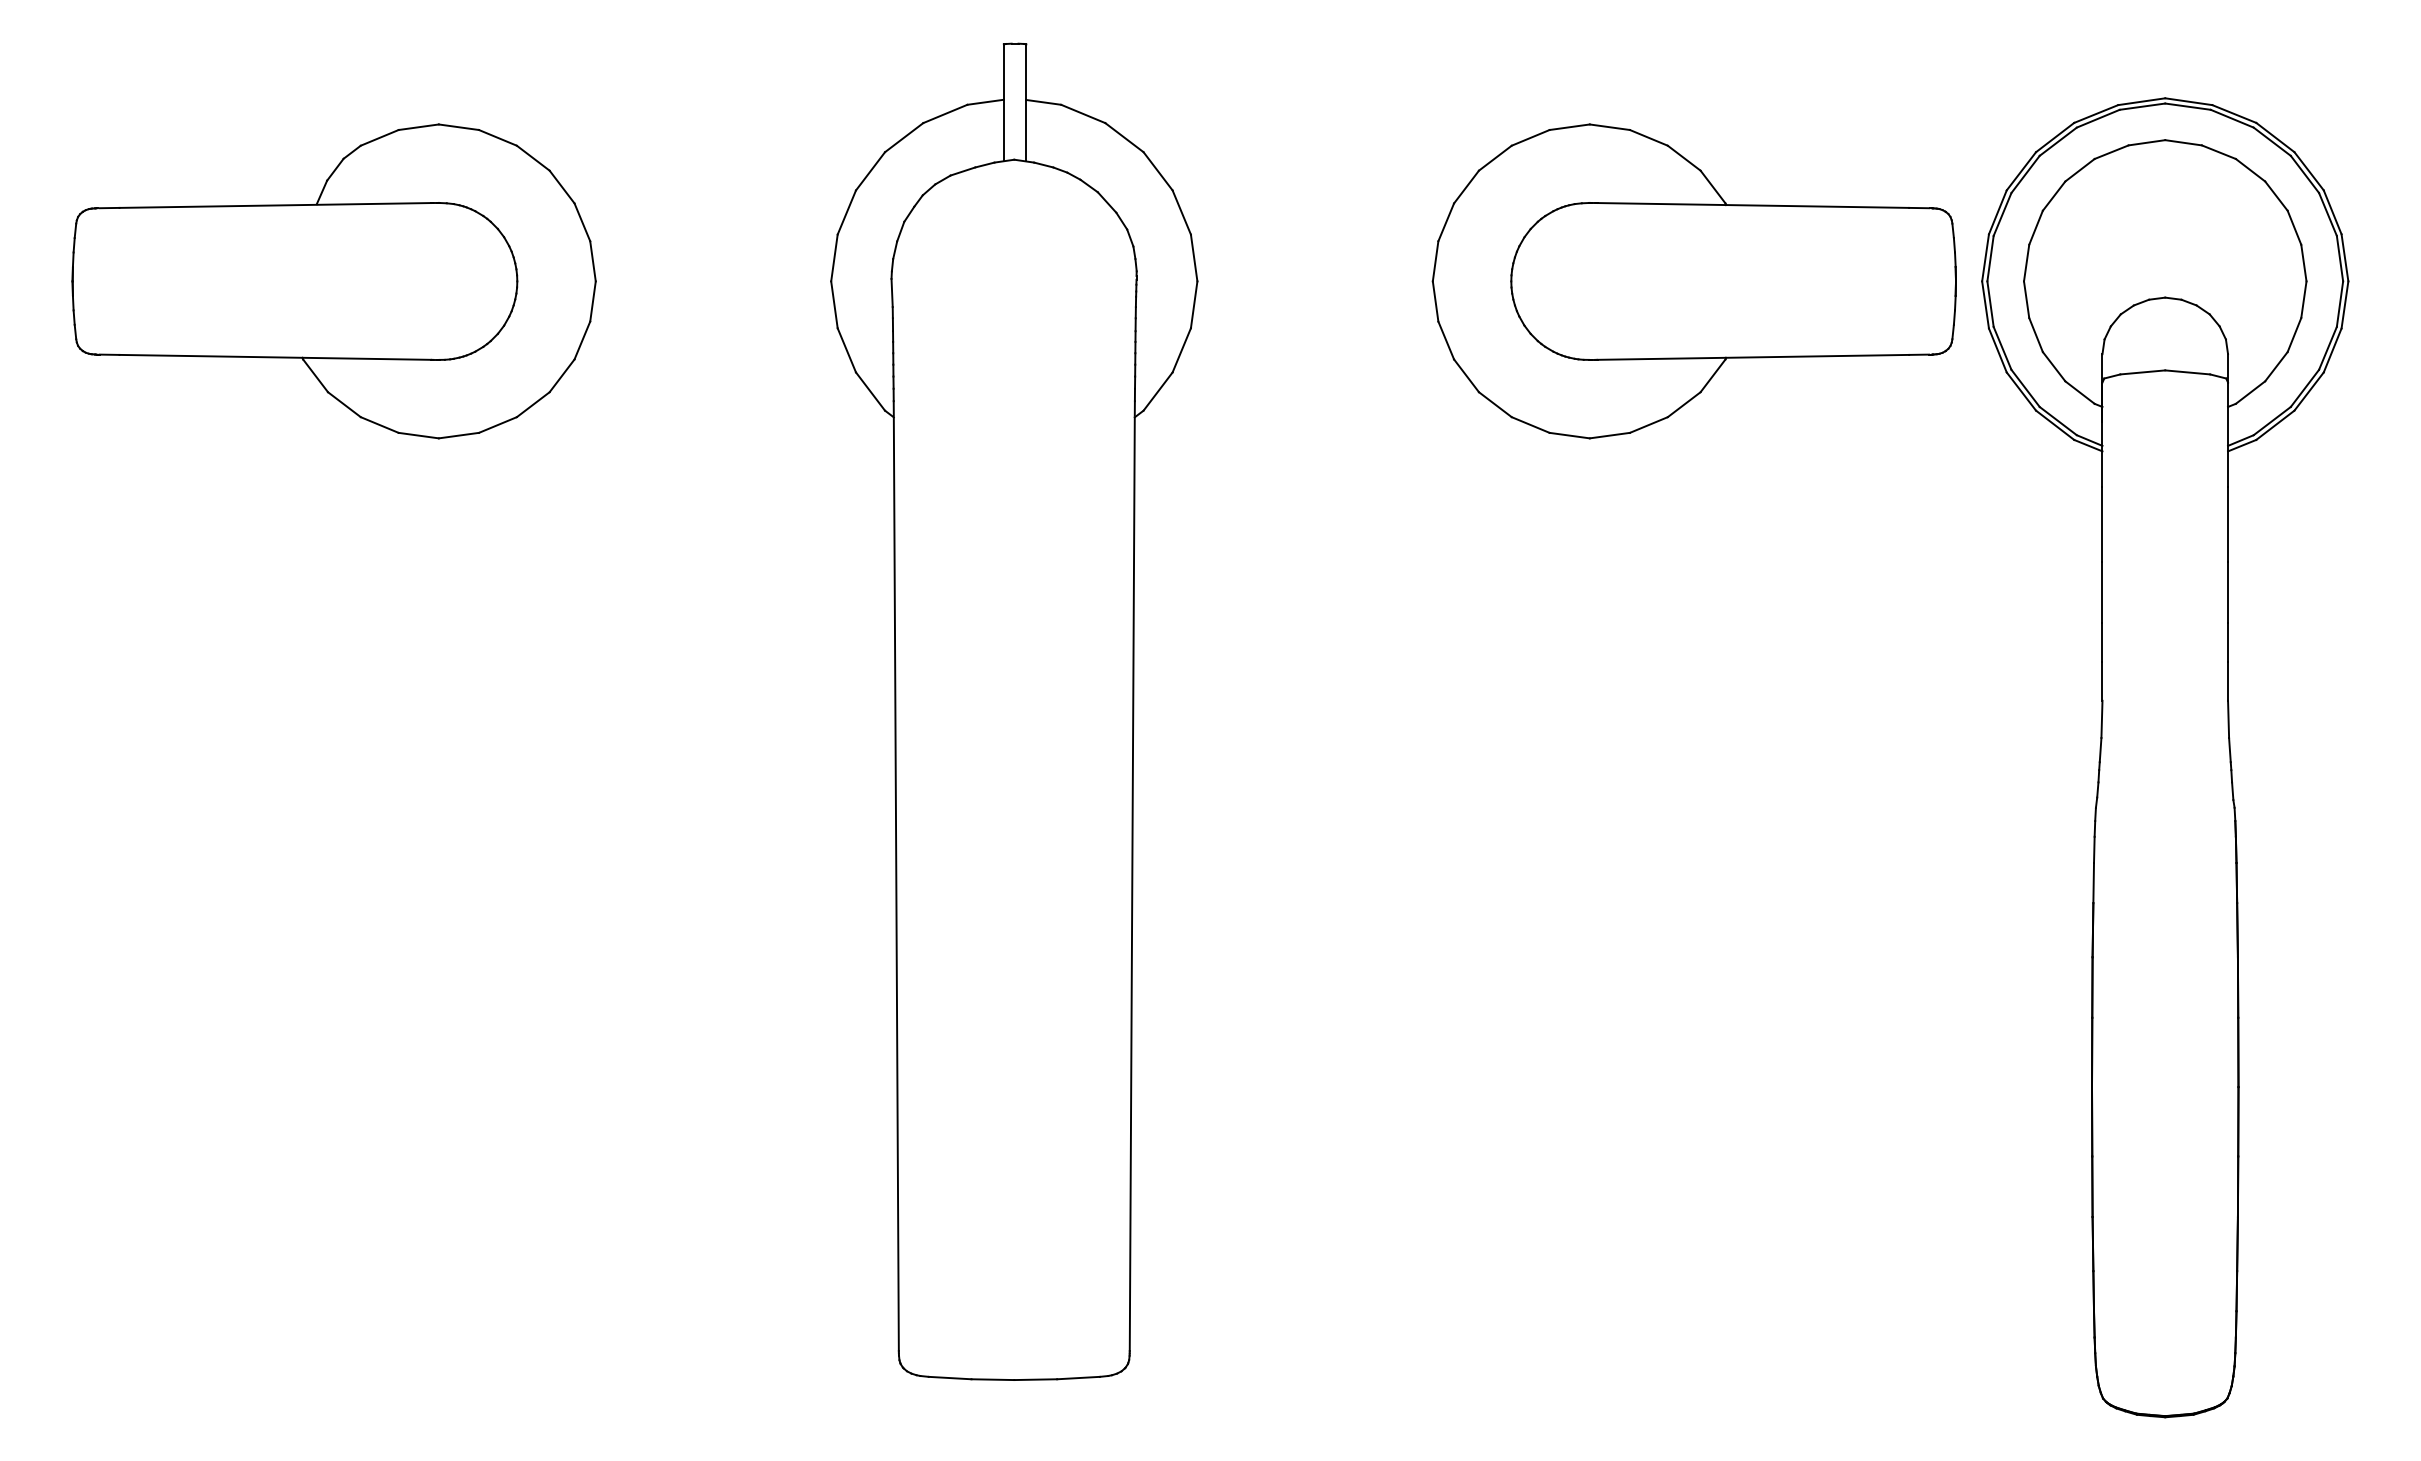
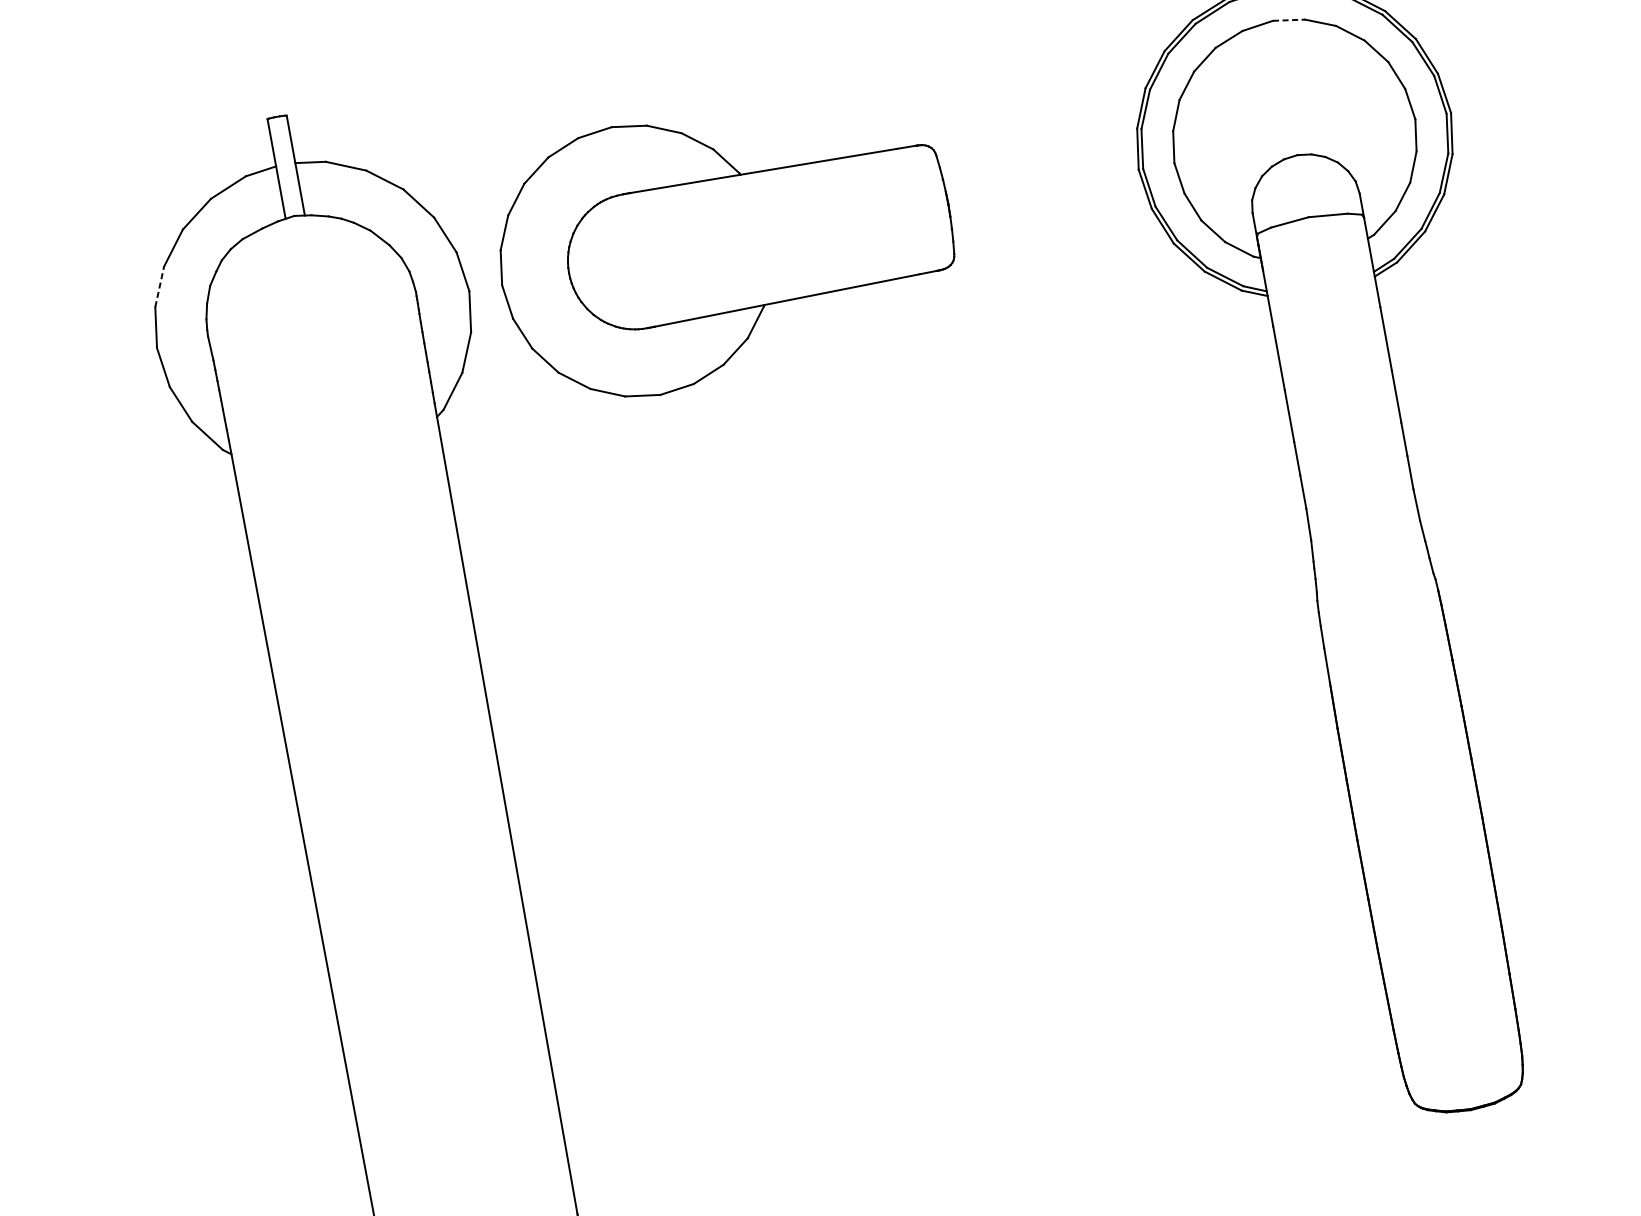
line: (2184, 142) -> (1289, 19), solid -> dashed
line: (846, 212) -> (159, 286), solid -> dashed
part: (1693, 281) -> (724, 245), moved

